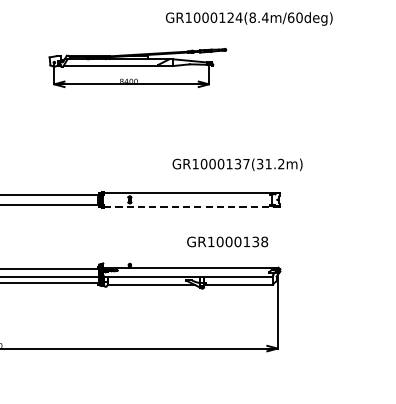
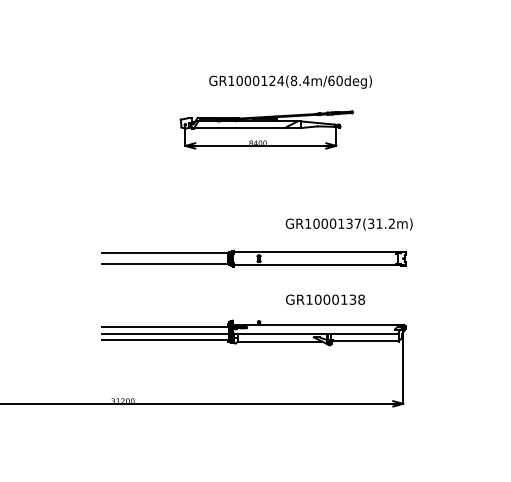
text: (249, 18) -> (290, 81), moved
text: (236, 164) -> (348, 224), moved
line: (192, 206) -> (320, 265), dashed -> solid
text: (227, 241) -> (325, 299), moved

